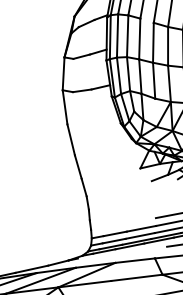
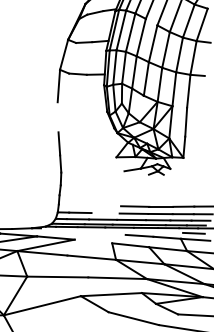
line: (70, 140) -> (57, 117), removed
line: (141, 229) -> (105, 213), removed
line: (135, 260) -> (93, 241), removed

